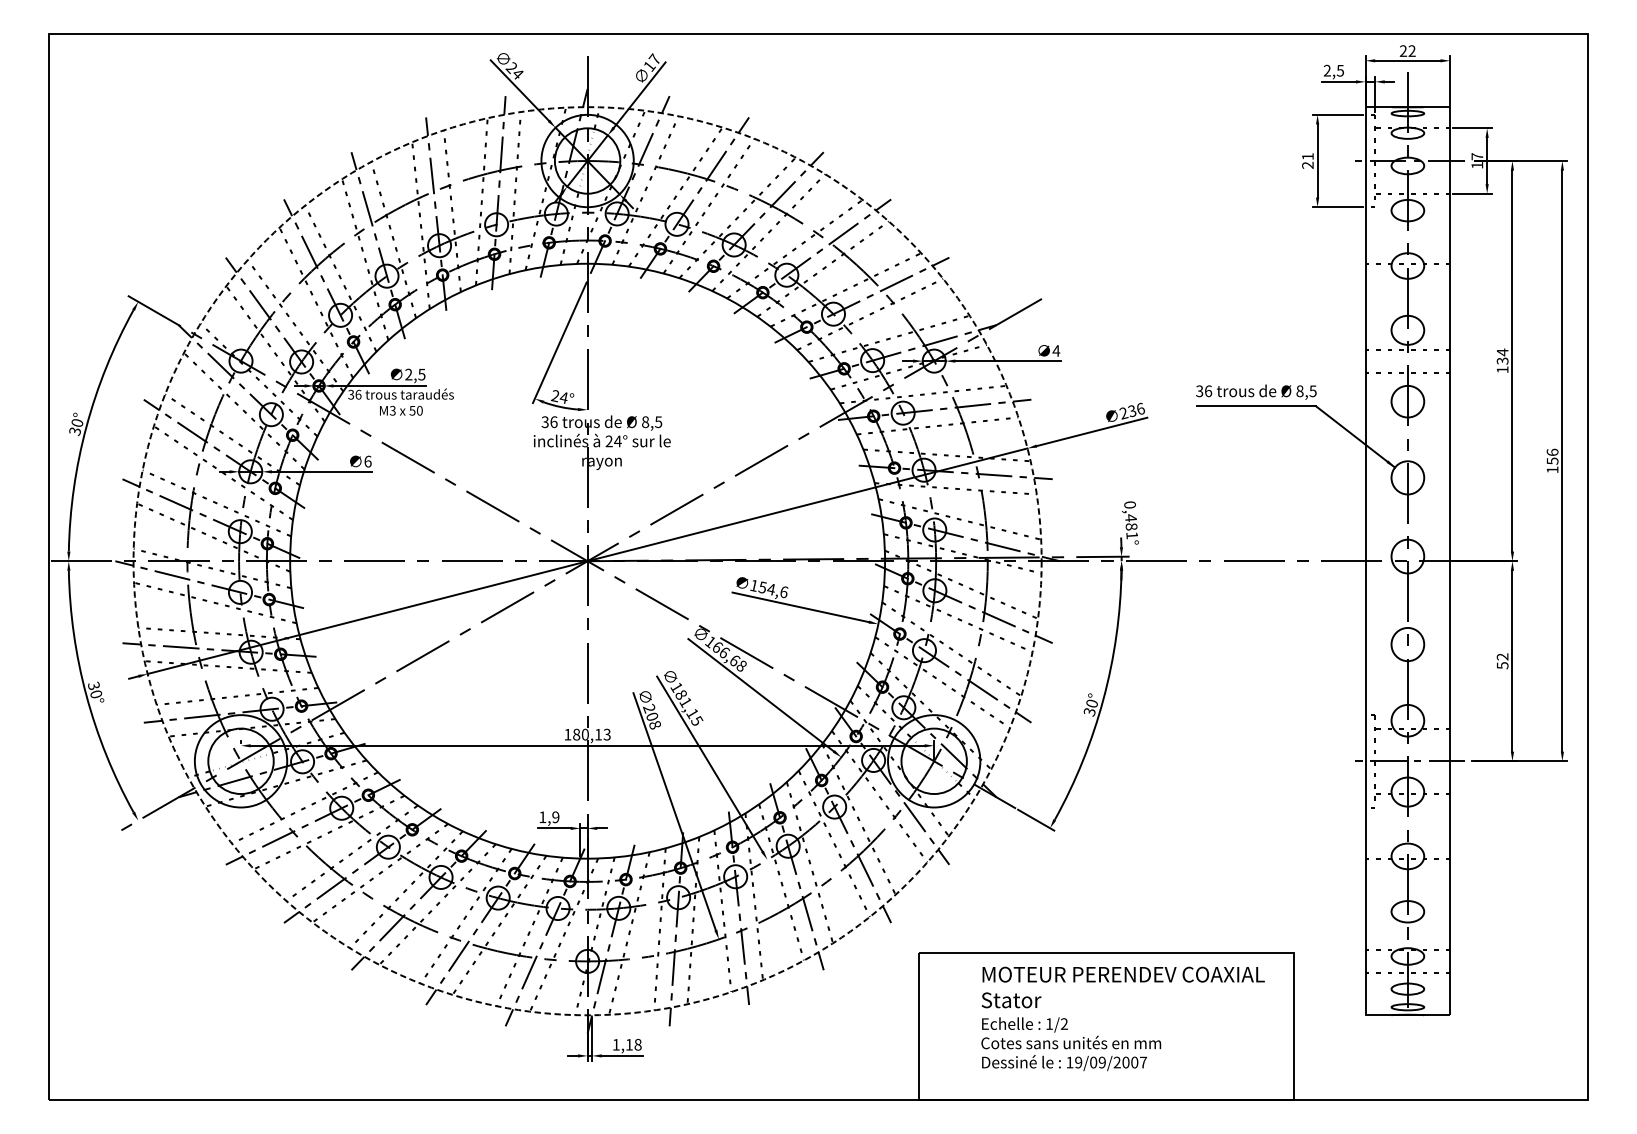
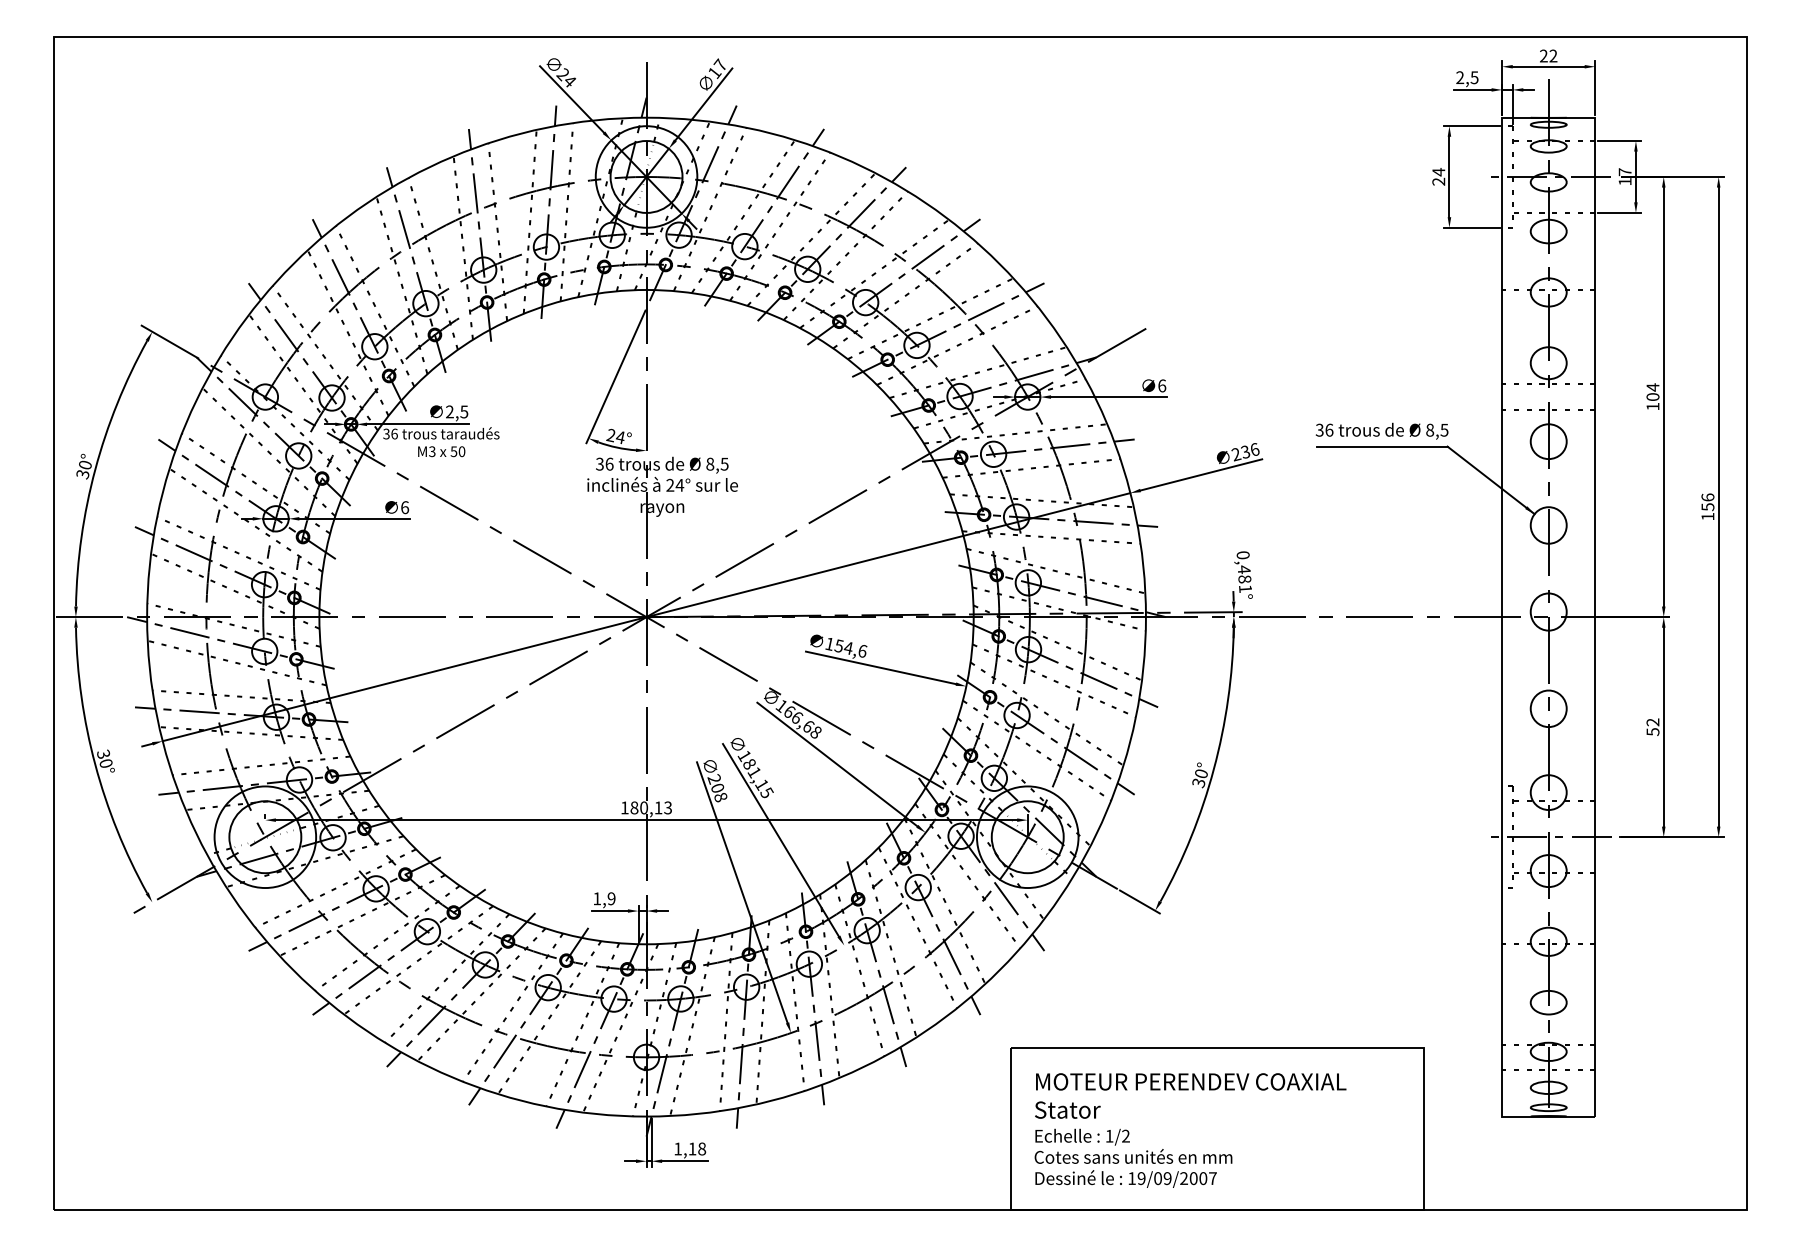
text: (1307, 156) -> (1438, 172), 21 -> 24
text: (1055, 350) -> (1161, 385), 4 -> 6
text: (1502, 361) -> (1652, 397), 134 -> 104
circle: (587, 560) -> (646, 616), dashed -> solid
text: (1123, 1018) -> (1190, 1130), moved

